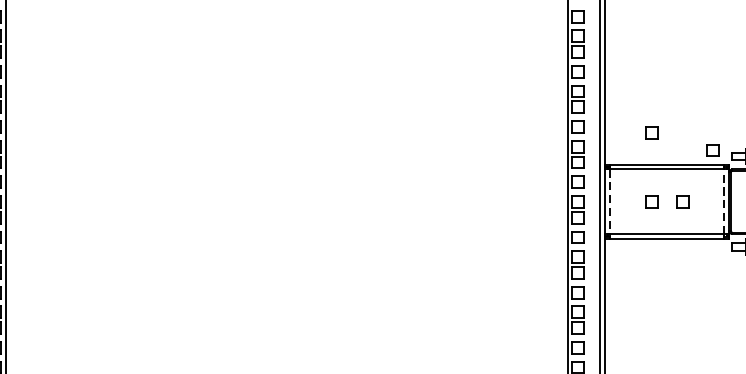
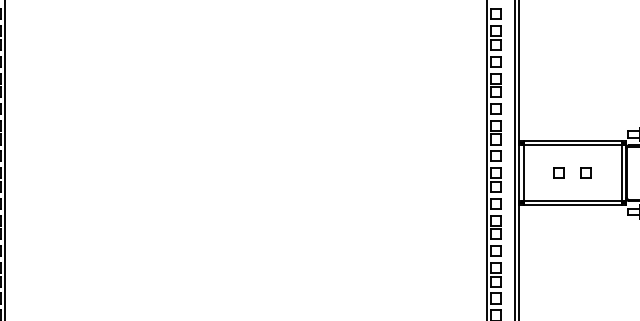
part: (650, 132) -> (558, 113), removed
part: (712, 149) -> (611, 128), removed
line: (610, 202) -> (523, 173), dashed -> solid
line: (724, 202) -> (621, 173), dashed -> solid

